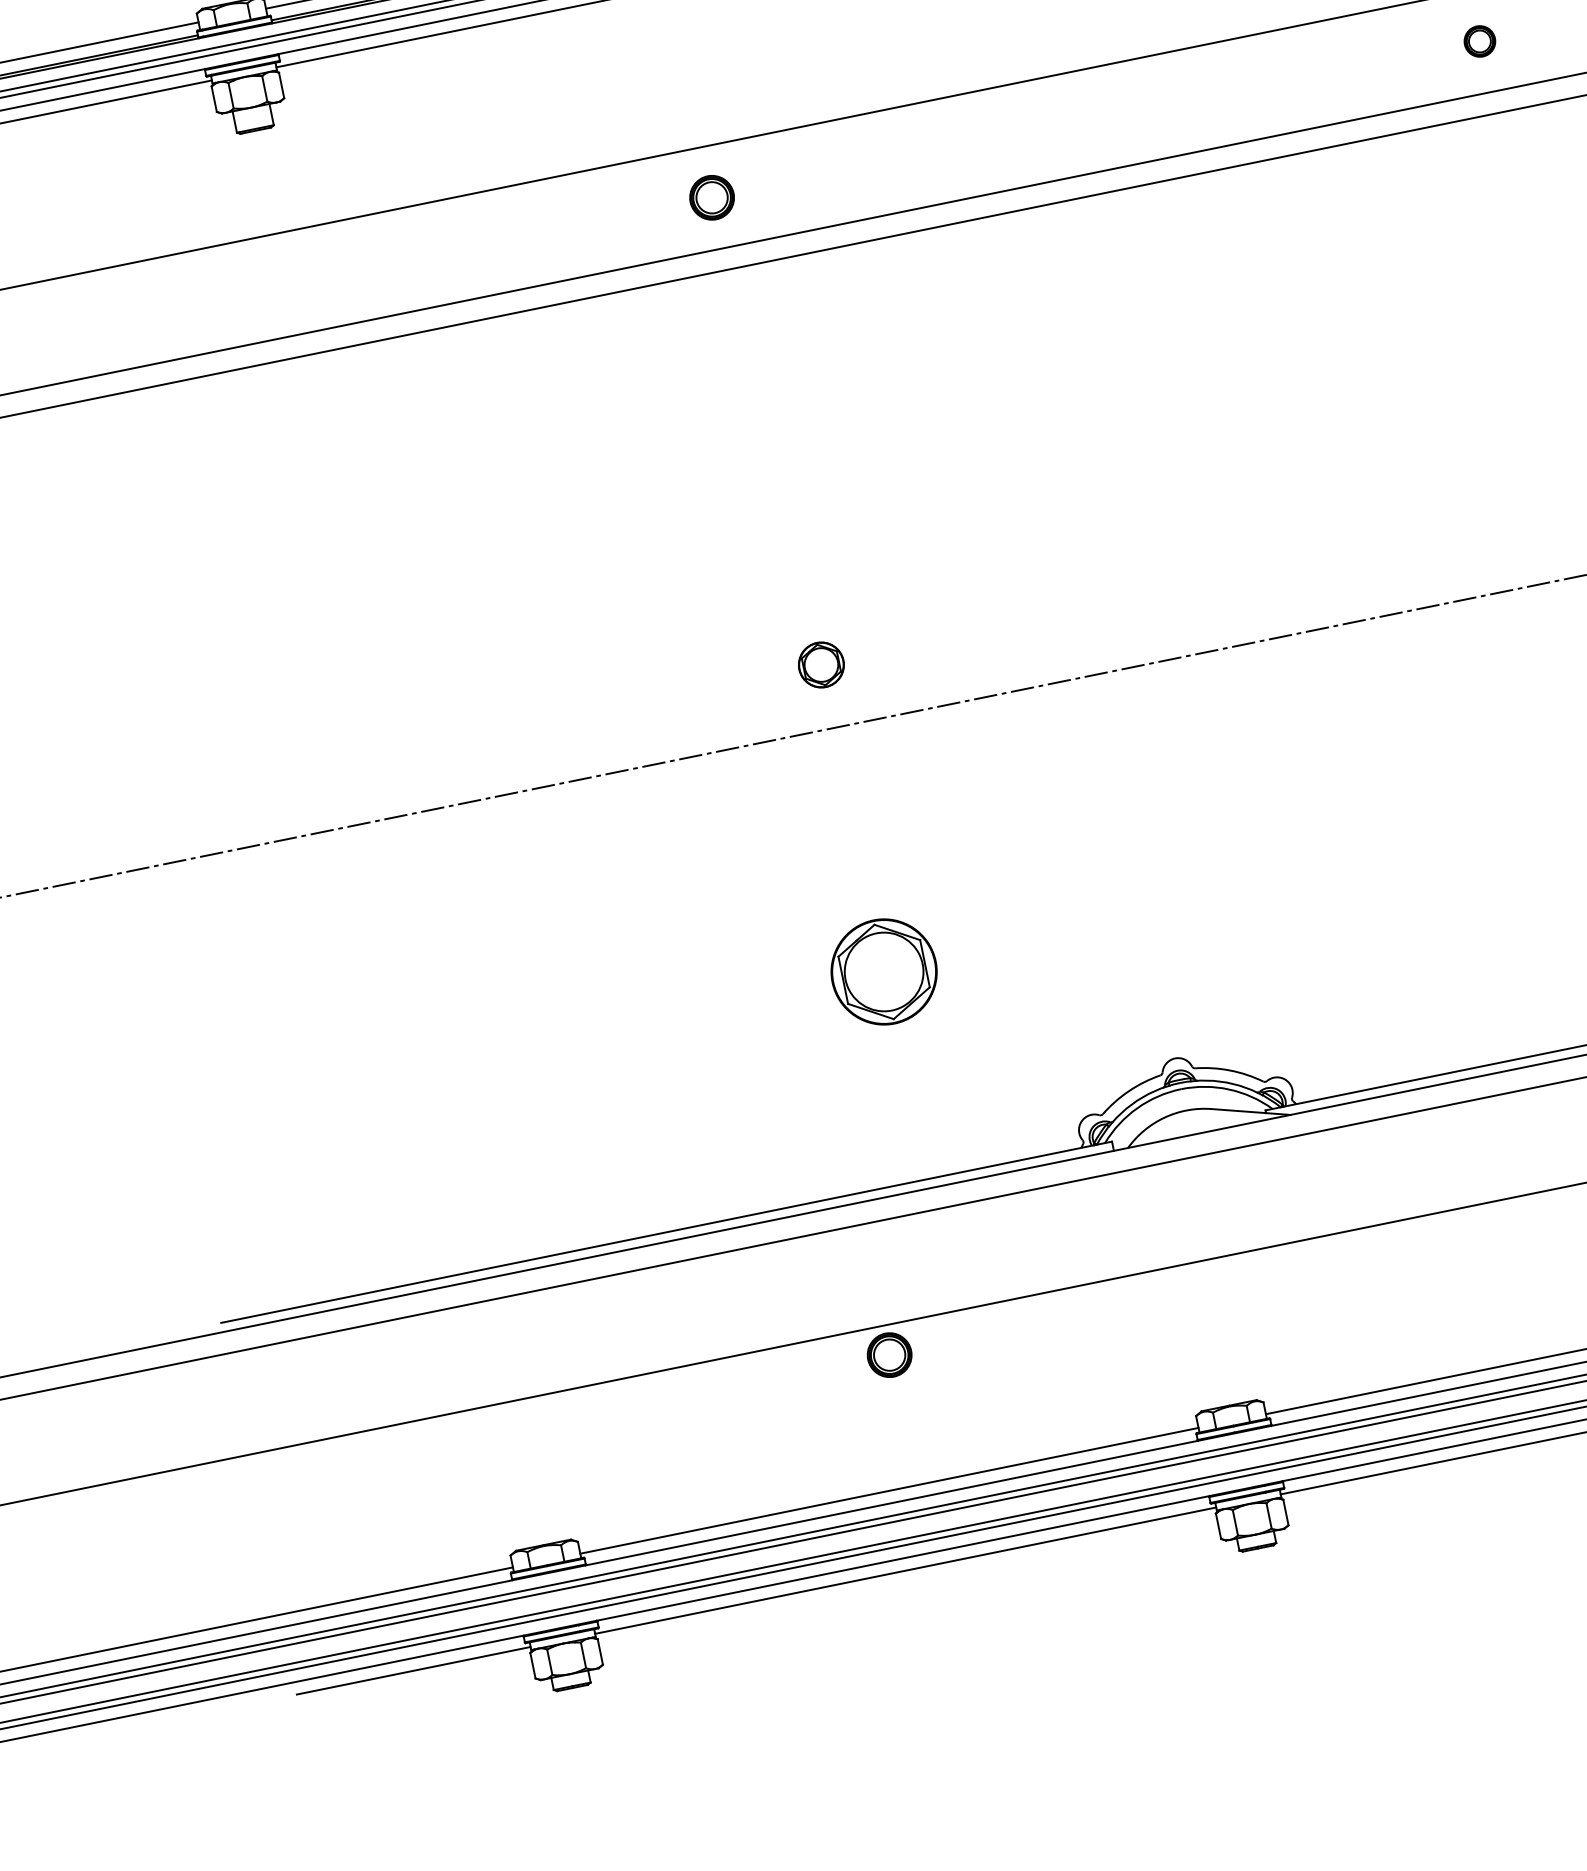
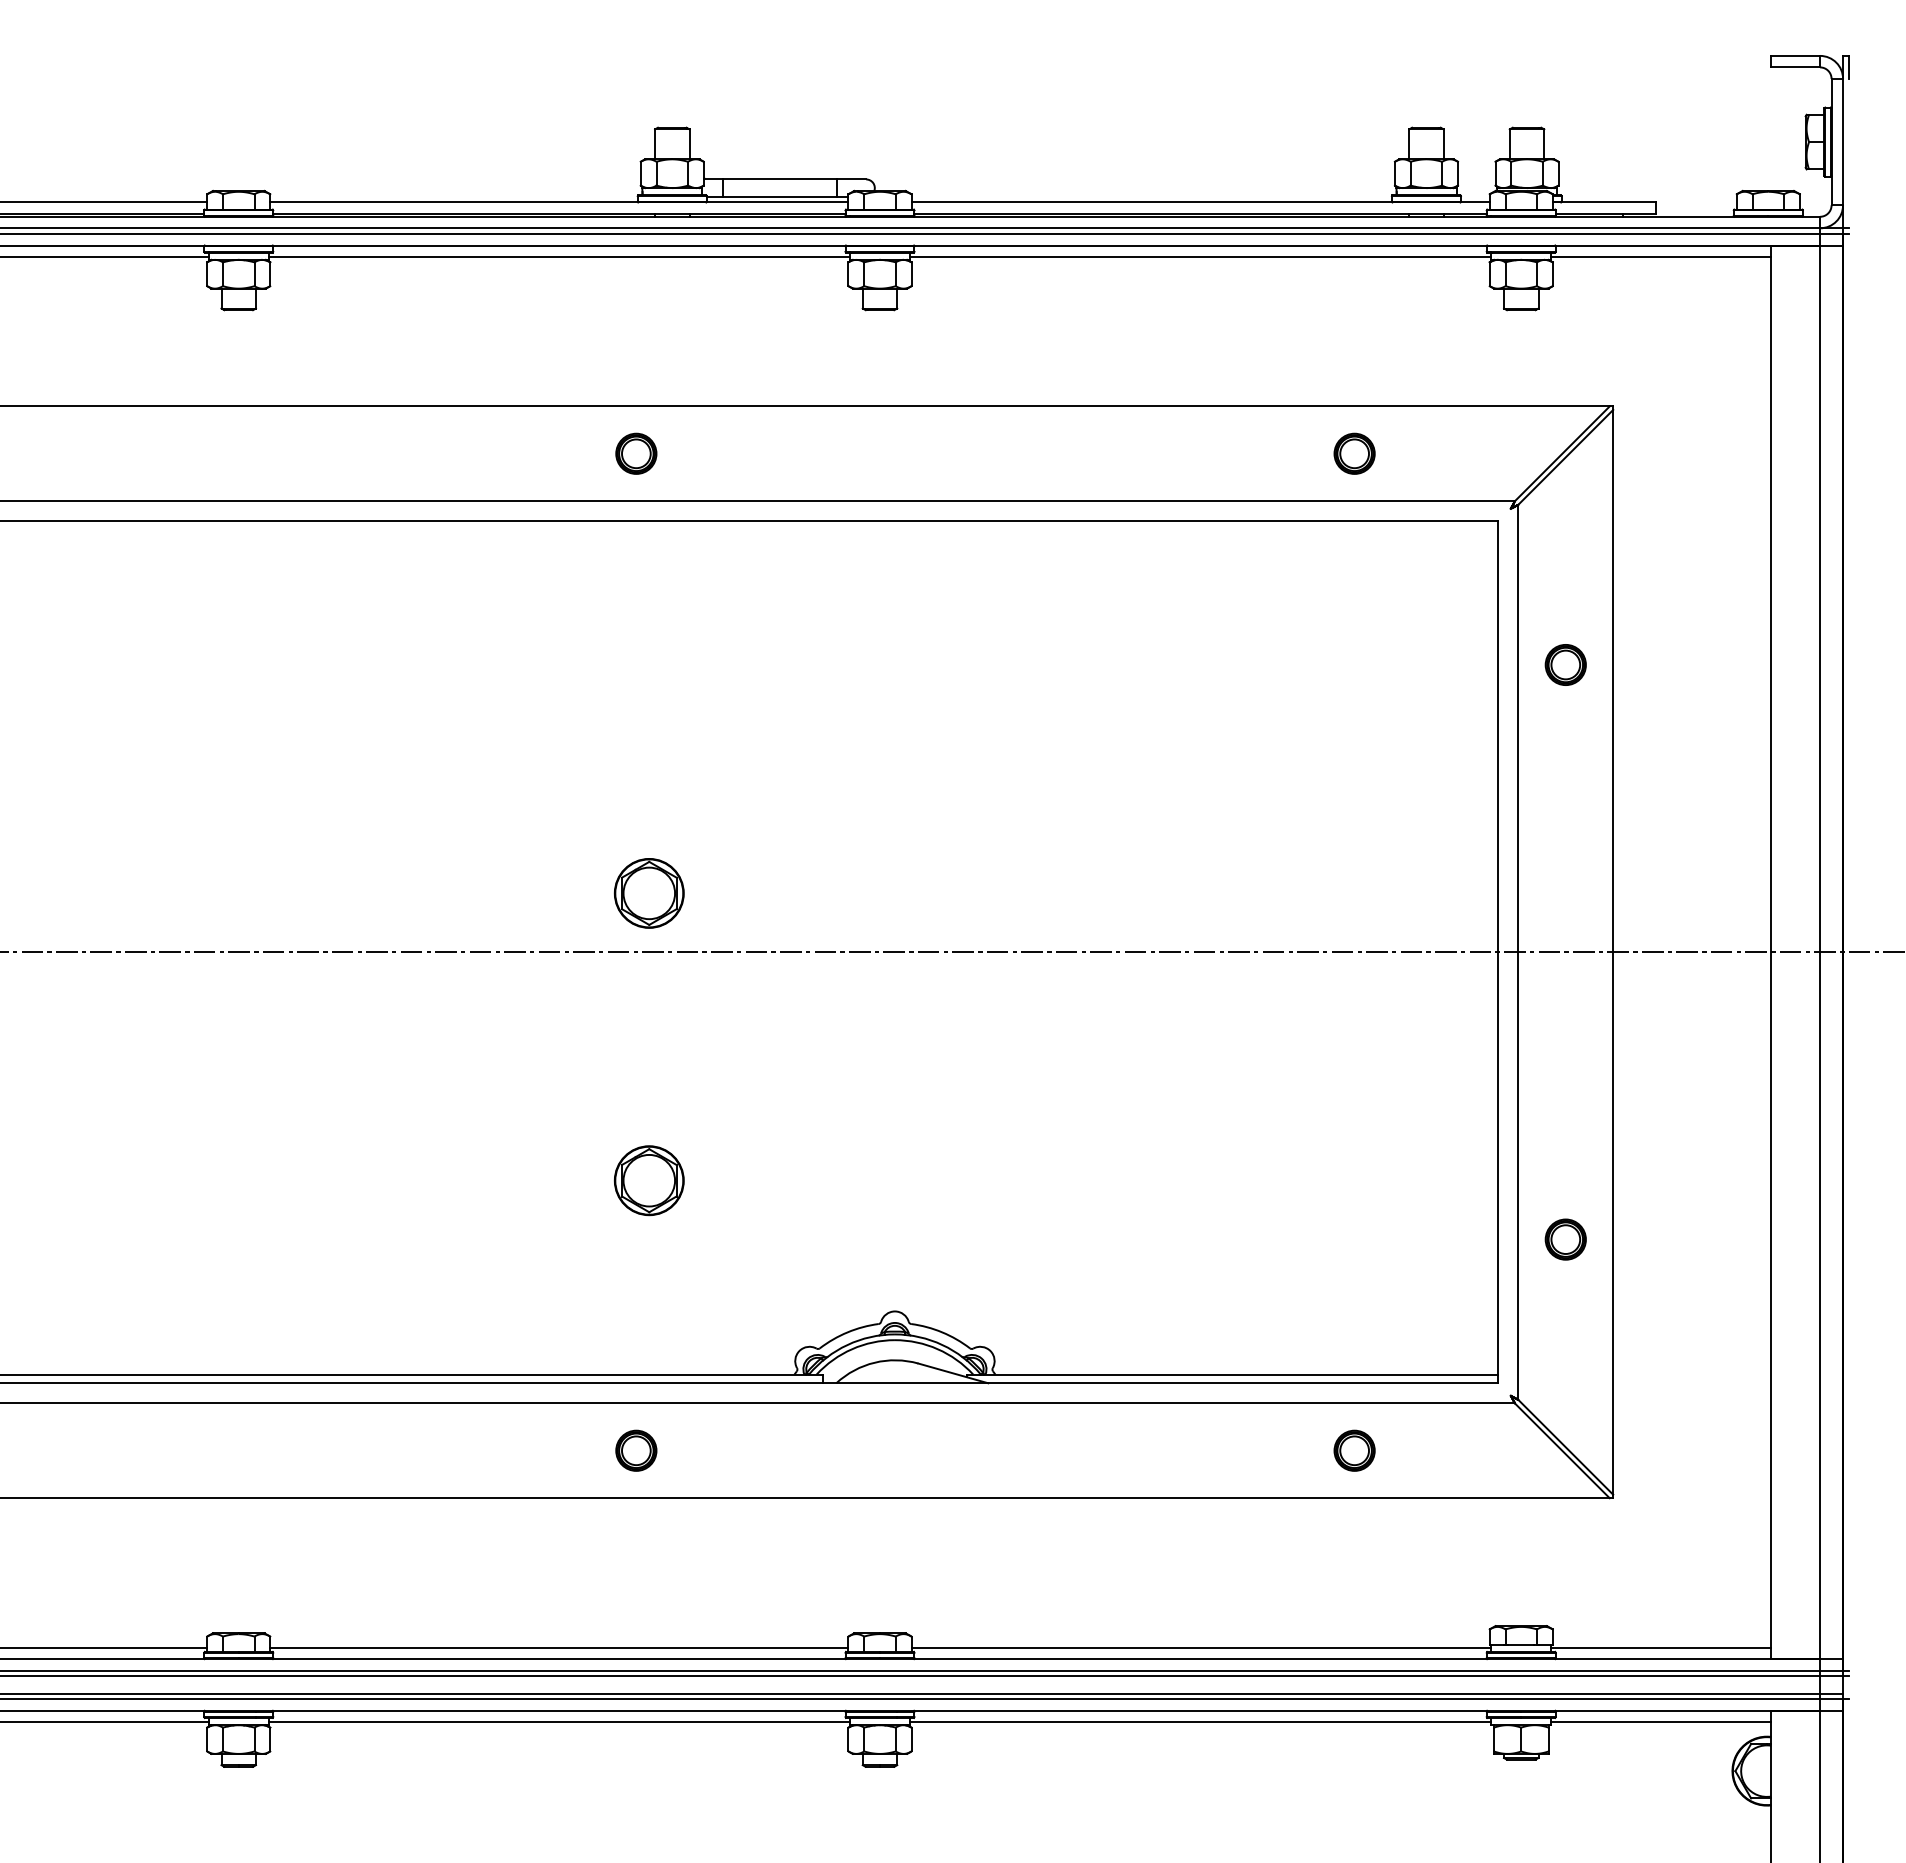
part: (1479, 41) -> (1354, 453), size x1.43
part: (820, 665) -> (648, 893), size x1.67
part: (883, 972) -> (648, 1180), size x0.71
part: (889, 1354) -> (636, 1450), moved

